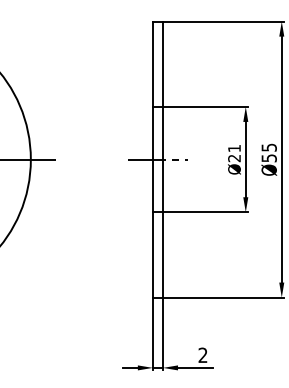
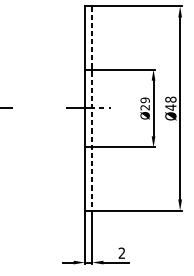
text: (234, 148) -> (145, 100), Ø21 -> Ø29
text: (268, 152) -> (170, 103), Ø55 -> Ø48
line: (162, 160) -> (91, 109), solid -> dashed

